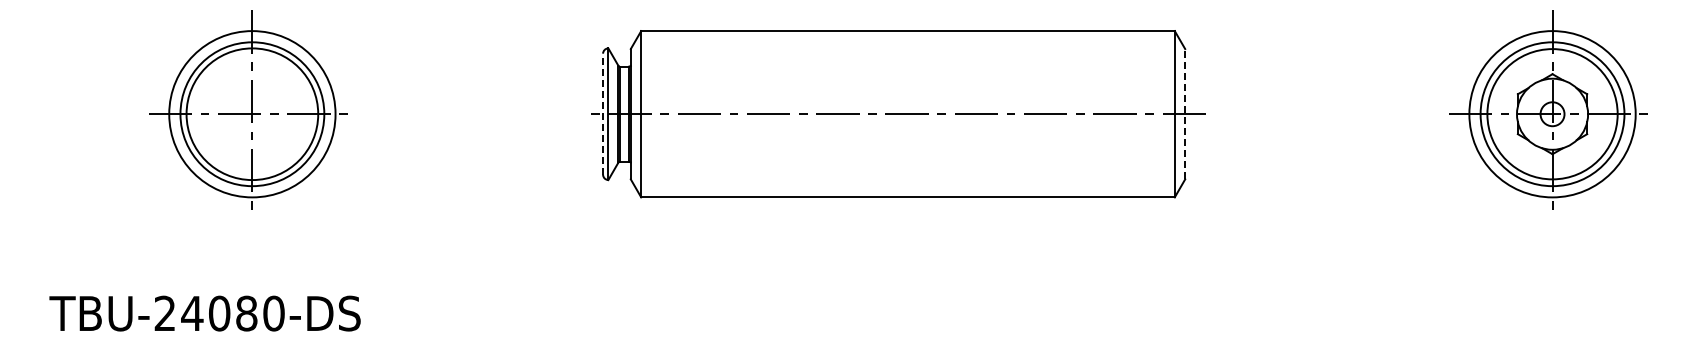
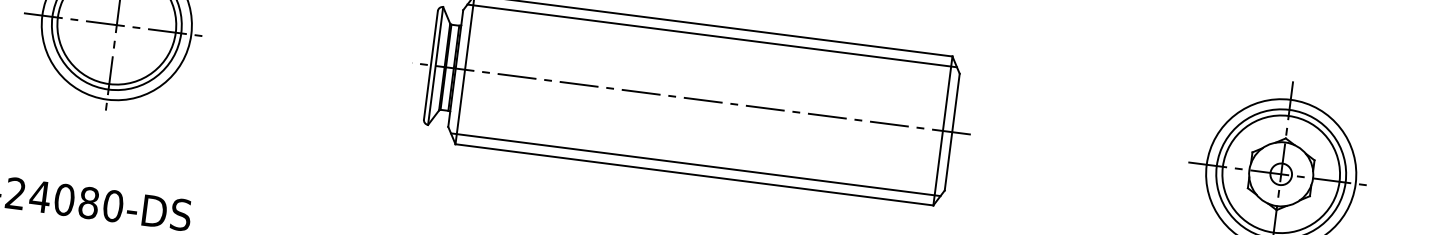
line: (907, 42) -> (711, 36), added
line: (1185, 113) -> (952, 131), dashed -> solid
line: (603, 114) -> (431, 65), dashed -> solid
line: (907, 186) -> (695, 165), added

